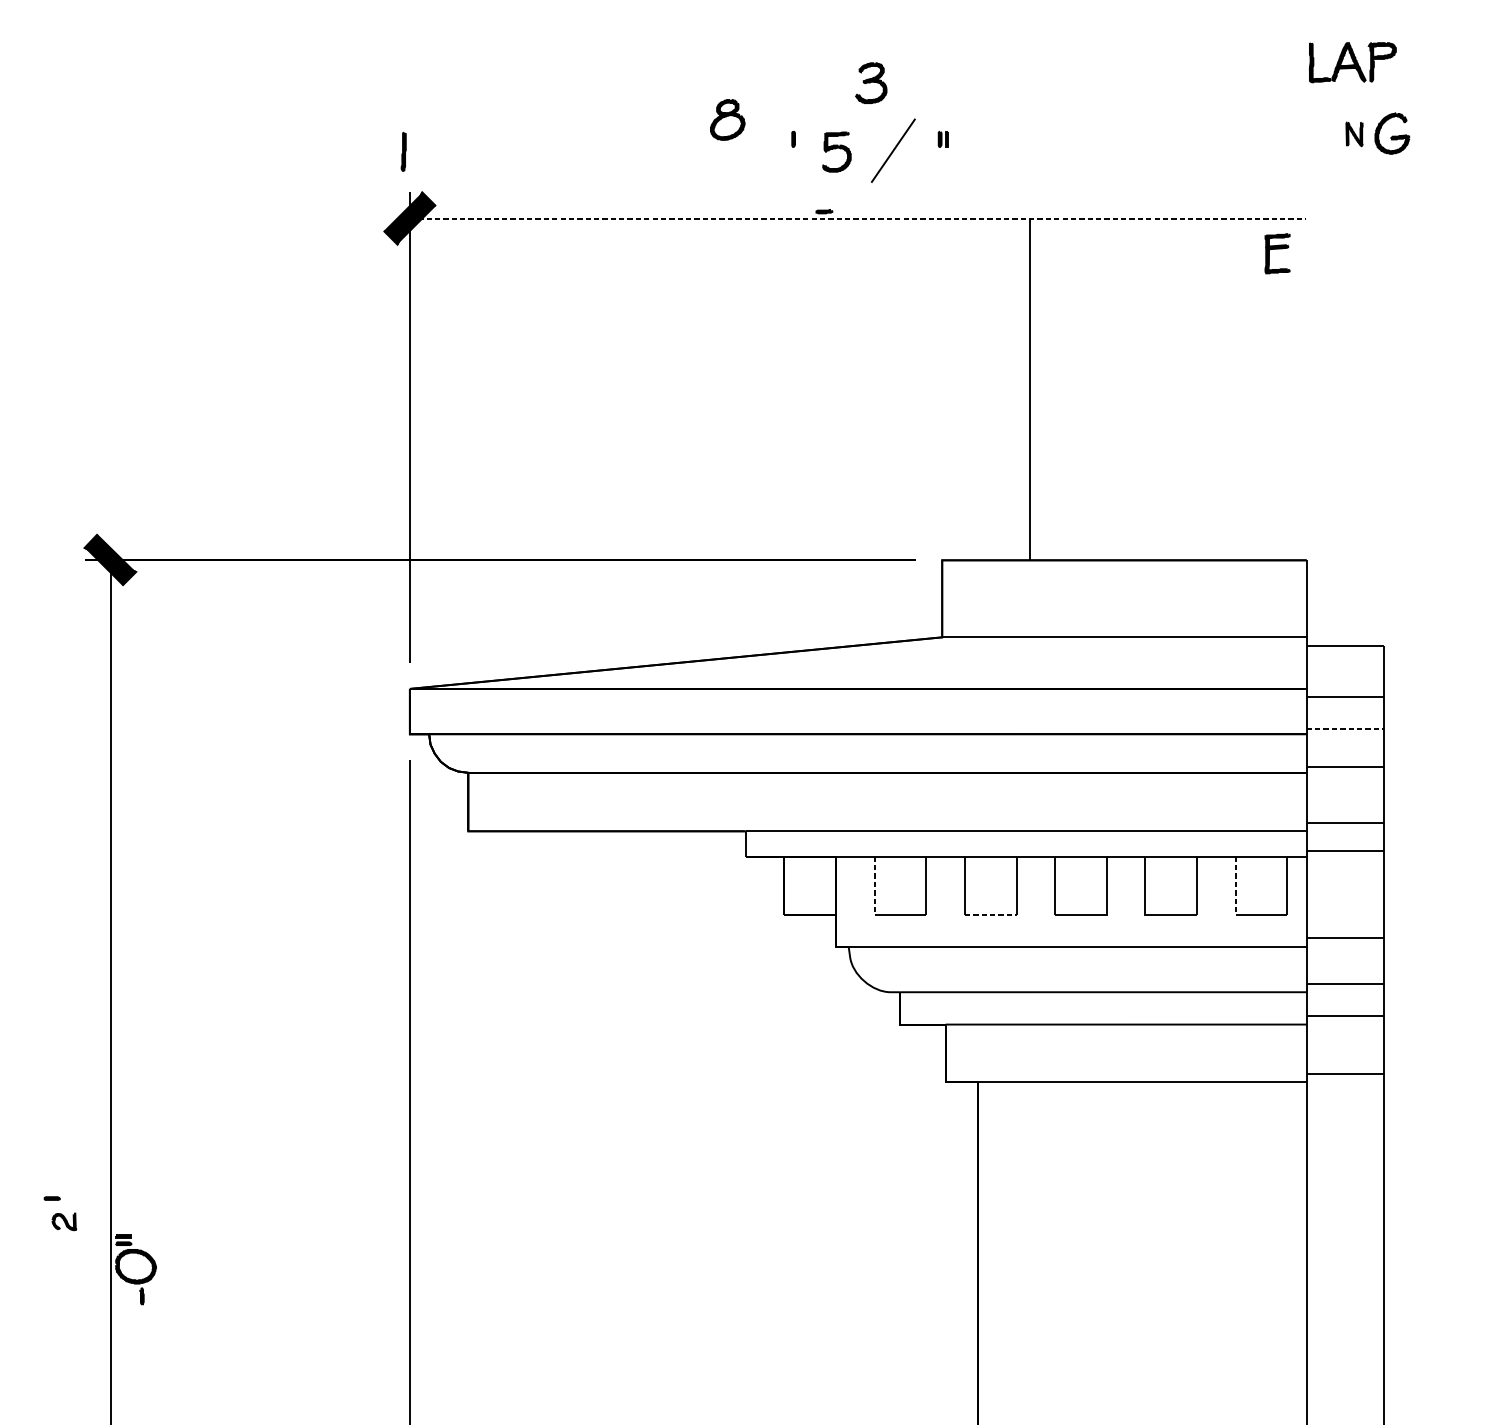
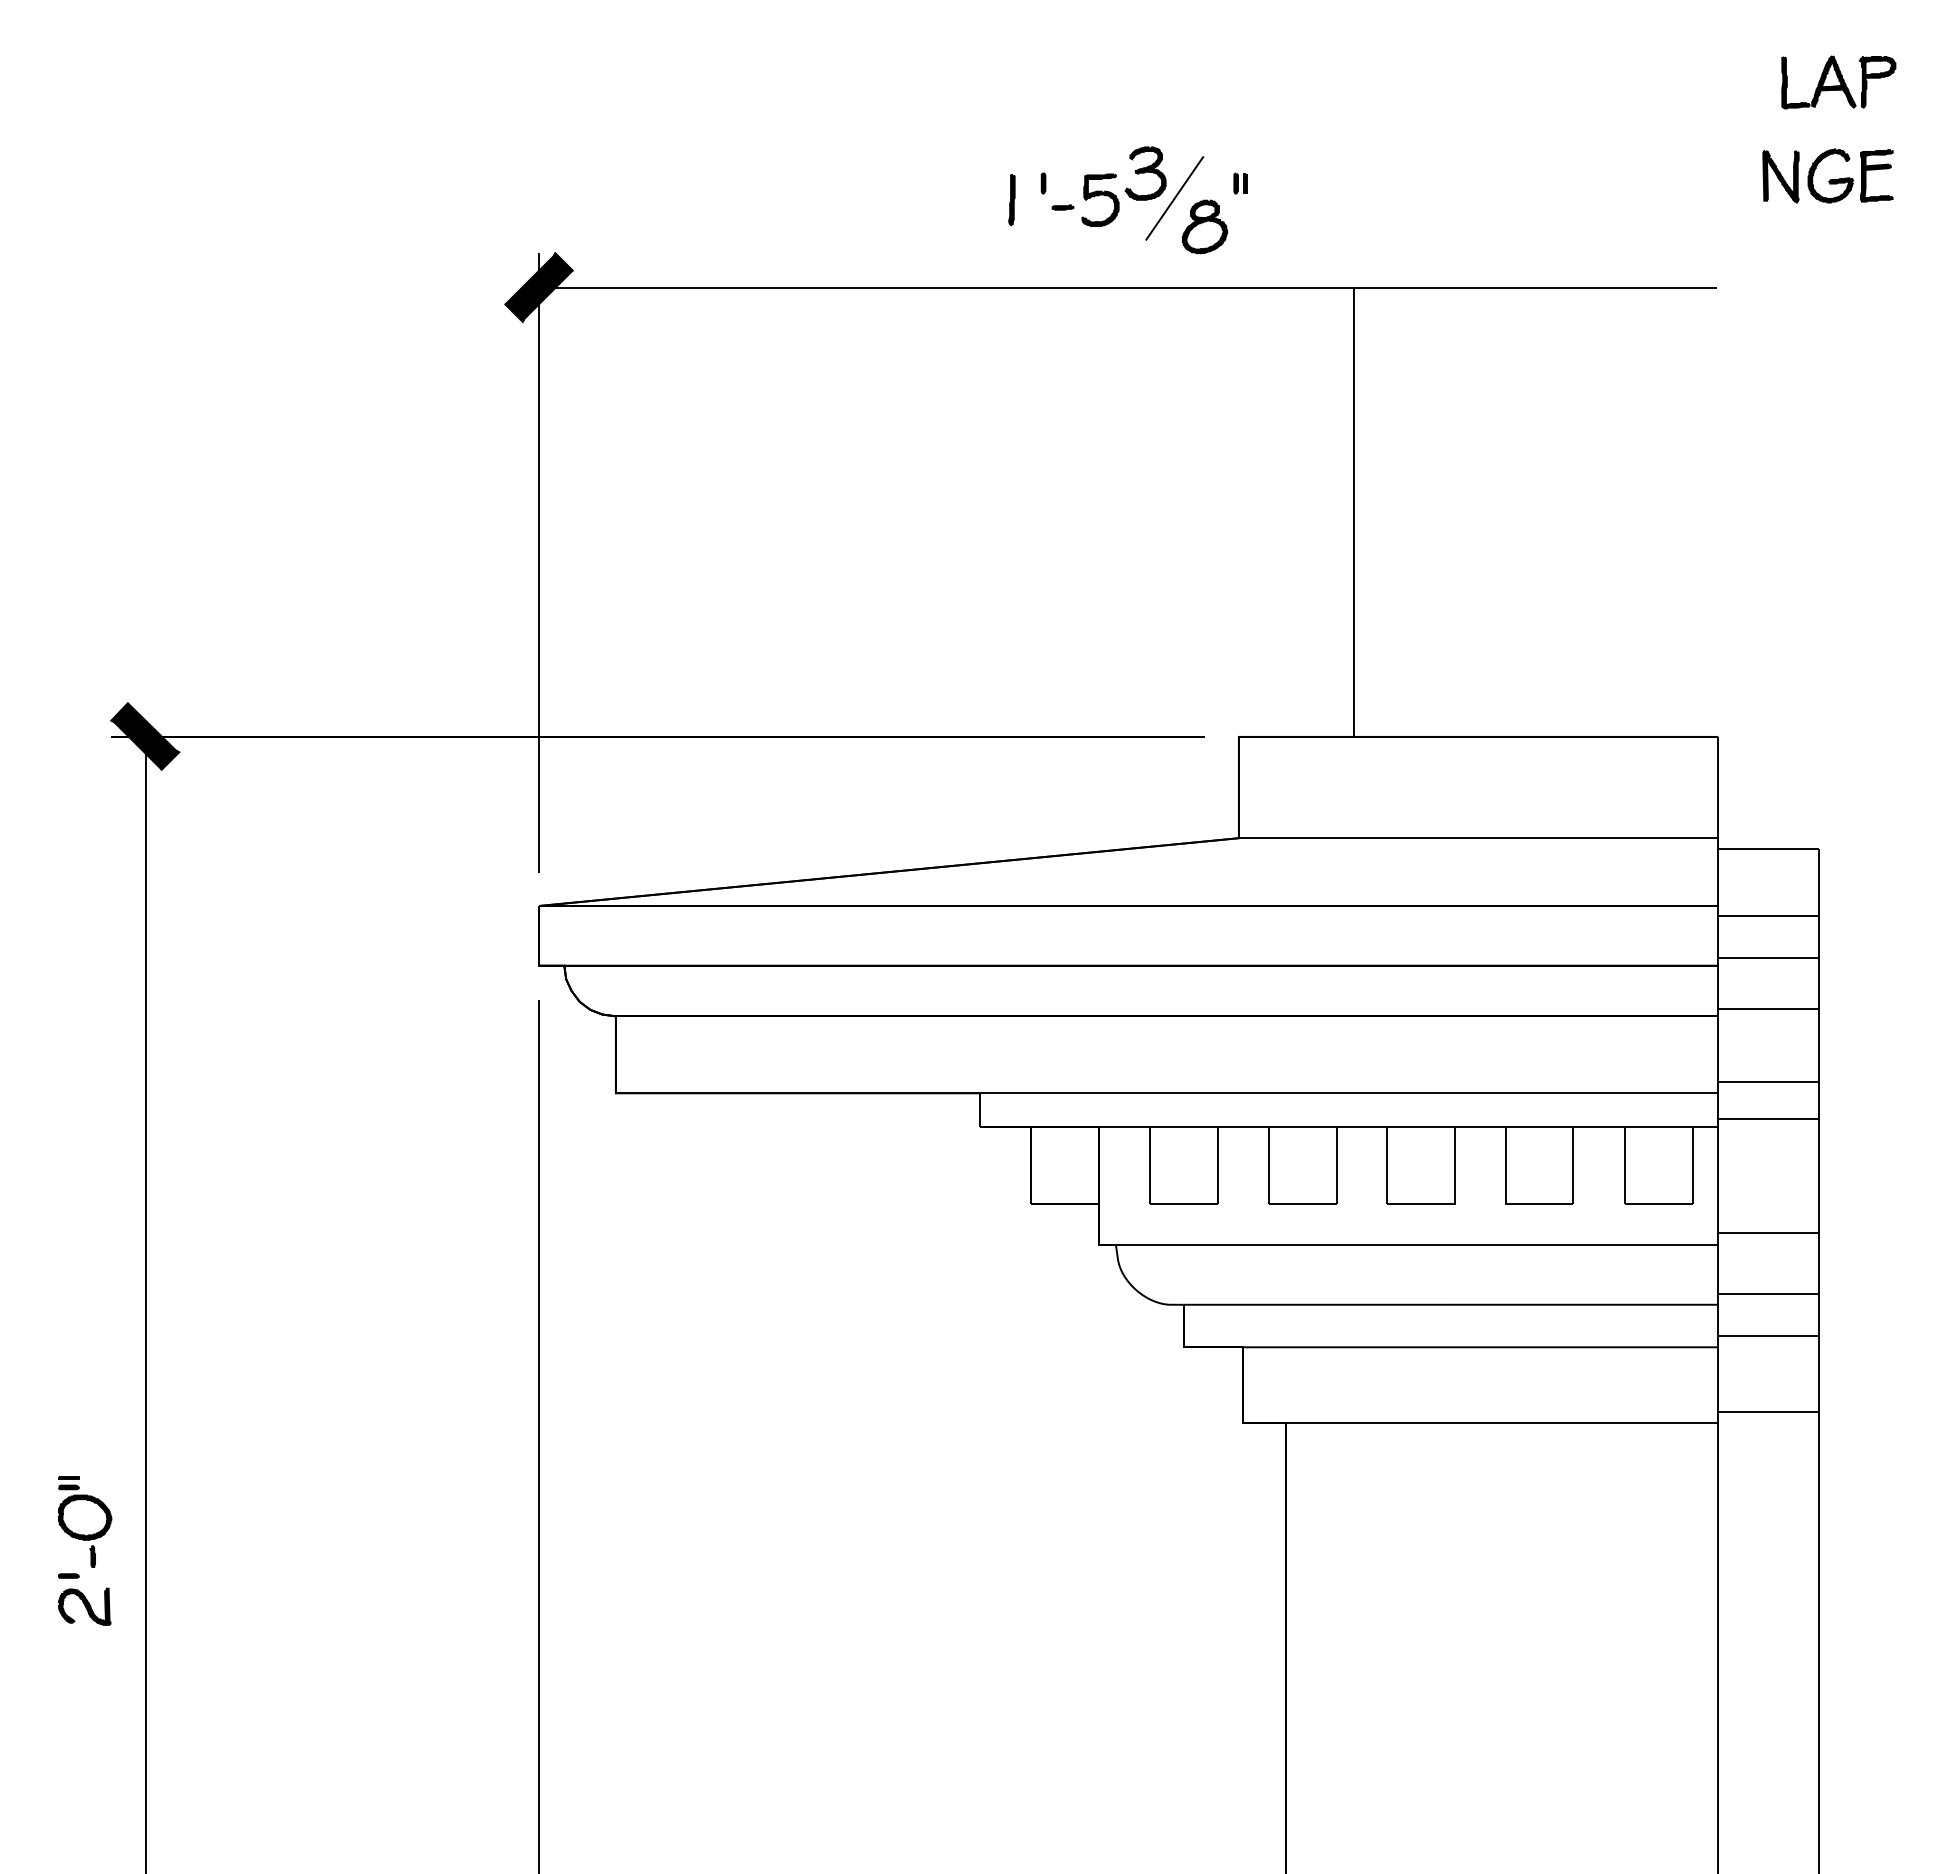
part: (1352, 62) -> (1838, 82), moved
part: (871, 83) -> (1145, 173), moved
part: (727, 119) -> (1204, 226), moved
part: (1354, 134) -> (1780, 176), size x1.67
part: (403, 151) -> (1011, 199), moved
part: (824, 211) -> (1062, 207), moved
line: (858, 218) -> (1128, 287), dashed -> solid
part: (1277, 253) -> (1876, 175), moved
line: (1345, 728) -> (1768, 958), dashed -> solid
line: (874, 886) -> (1150, 1165), dashed -> solid
line: (1236, 886) -> (1625, 1165), dashed -> solid
line: (990, 915) -> (1302, 1203), dashed -> solid
part: (64, 1221) -> (84, 1606), size x1.67
part: (136, 1269) -> (85, 1521), moved

